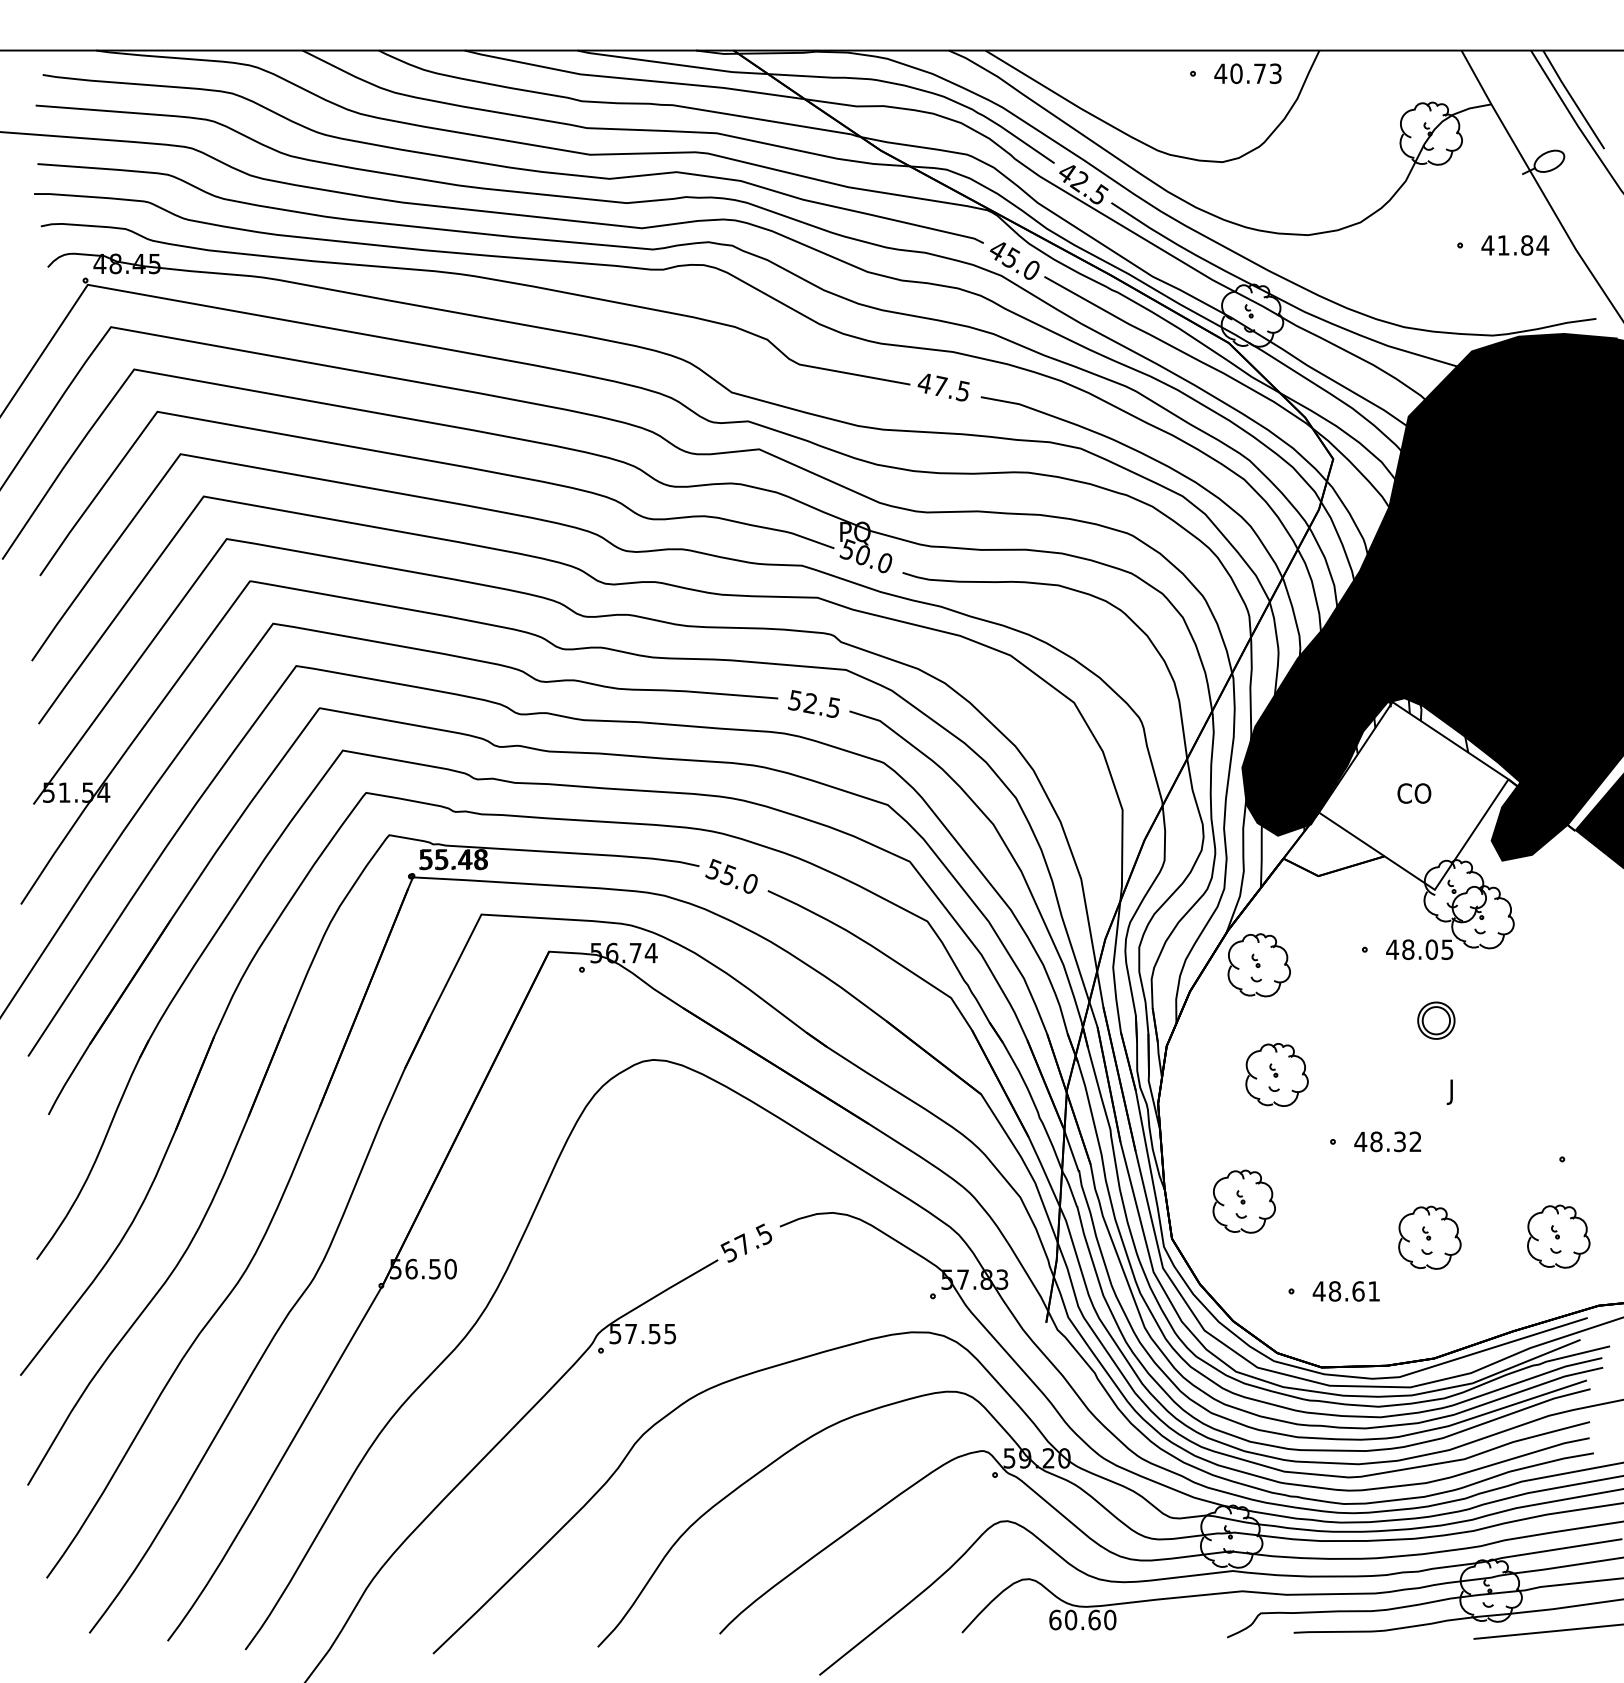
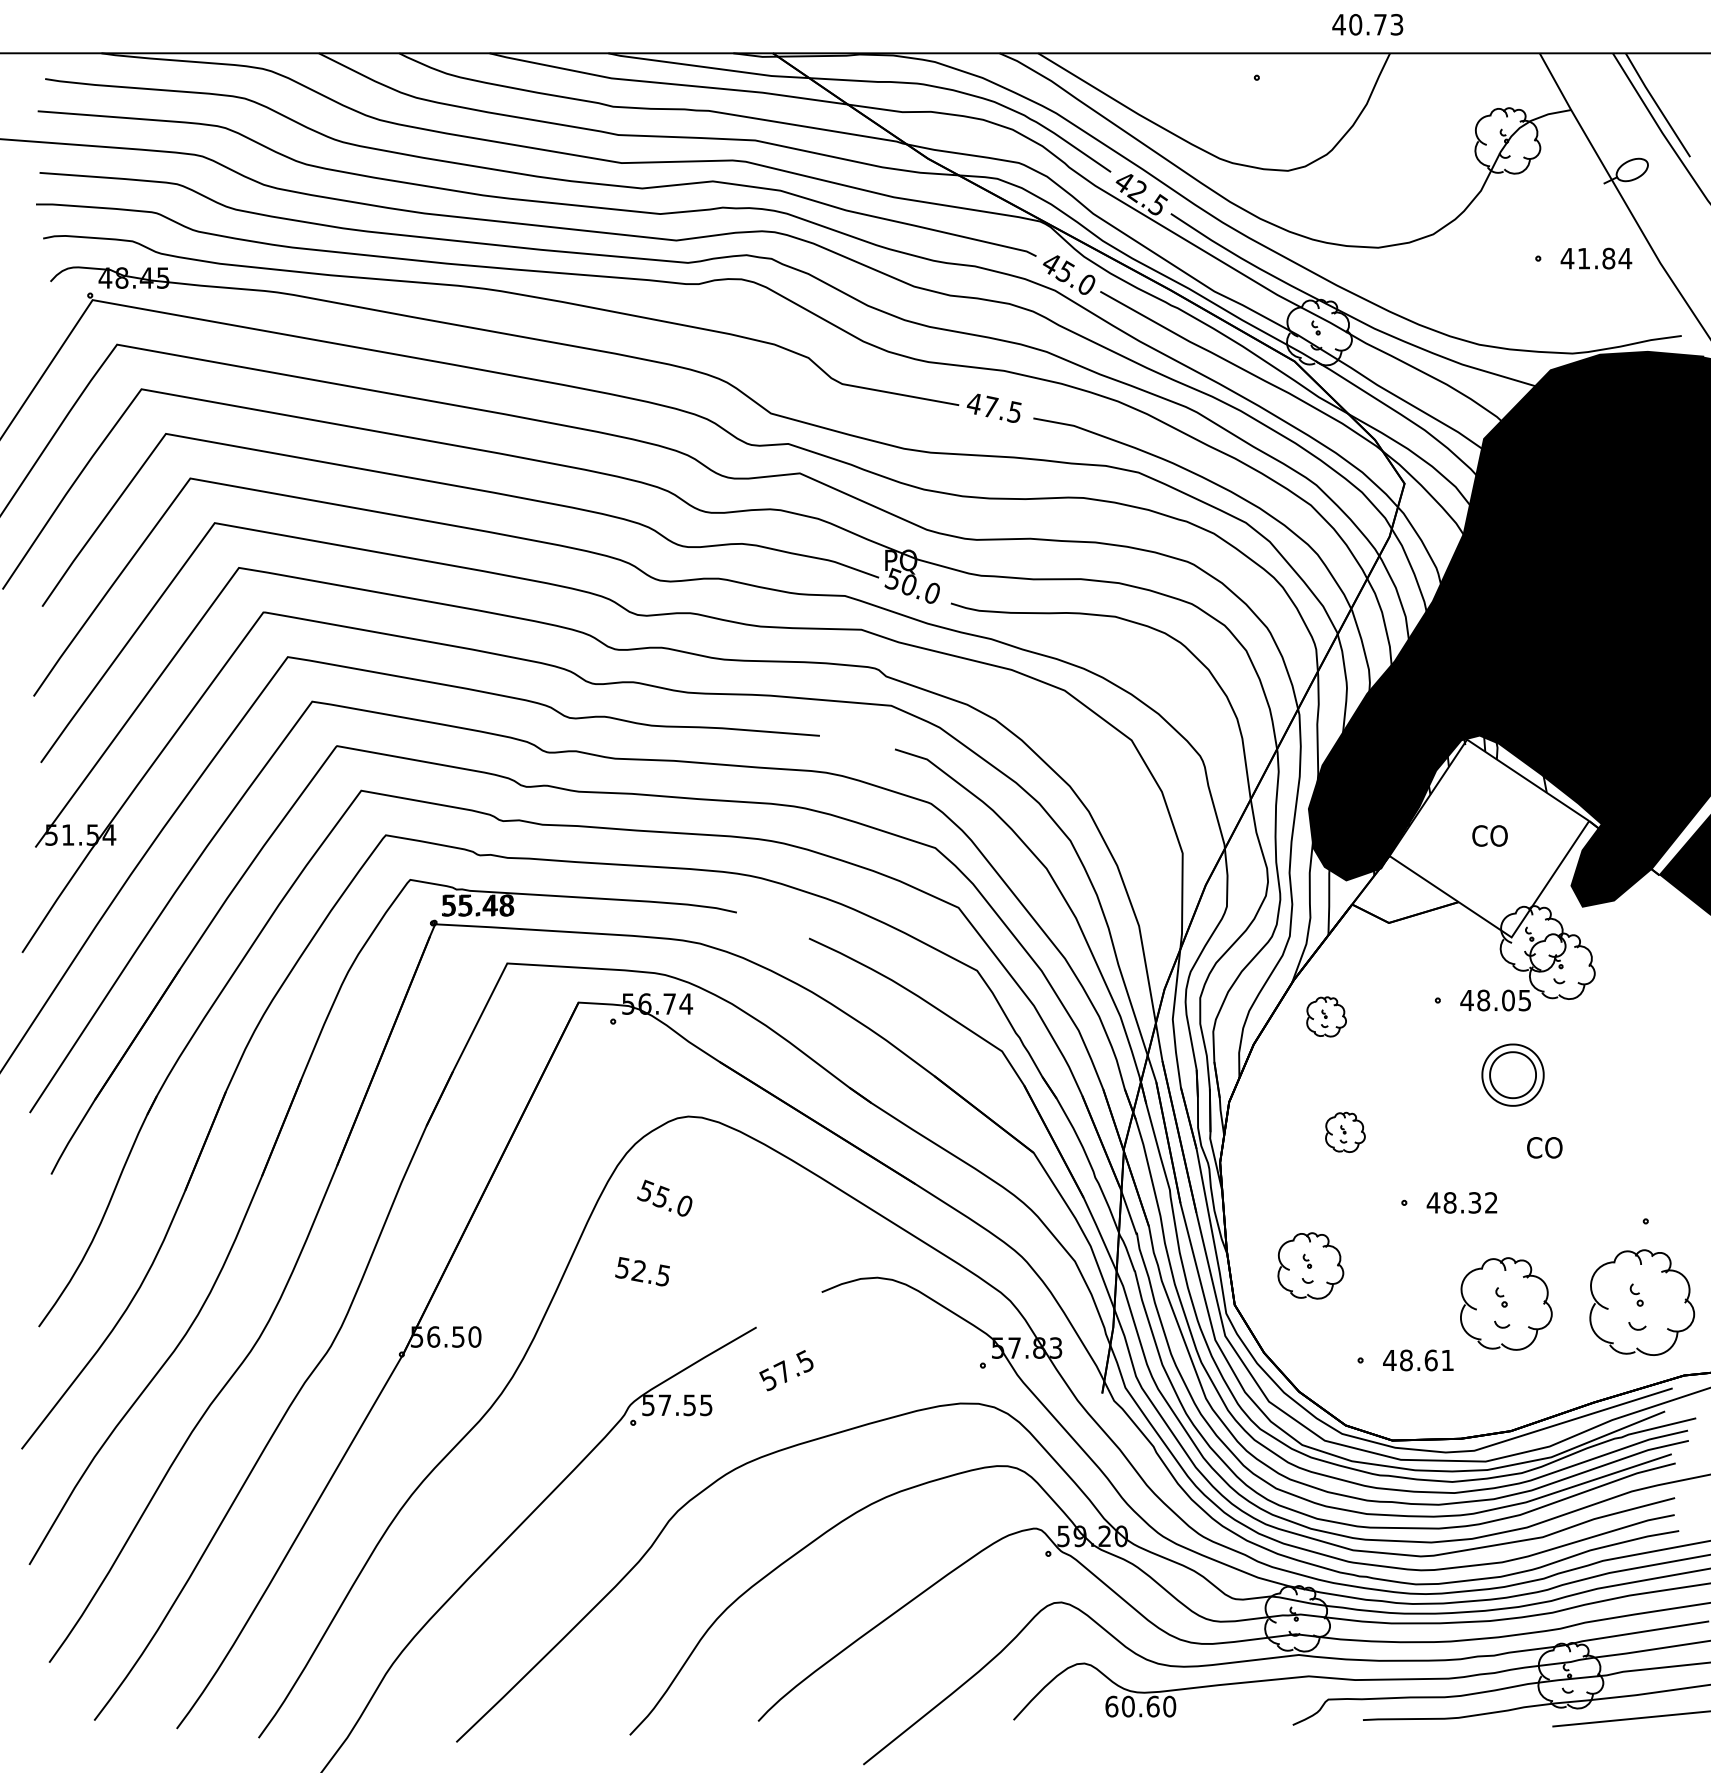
text: (1247, 73) -> (1367, 24), moved
text: (813, 703) -> (642, 1271), moved
text: (731, 875) -> (664, 1197), moved
part: (1259, 964) -> (1326, 1016), size x0.6
part: (1436, 1020) -> (1513, 1075), size x1.6
part: (1277, 1075) -> (1345, 1132), size x0.6
text: (1465, 1092) -> (1543, 1150), J -> CO
part: (1558, 1236) -> (1641, 1302), size x1.6
part: (1429, 1237) -> (1506, 1303), size x1.4
text: (746, 1243) -> (786, 1370), moved

